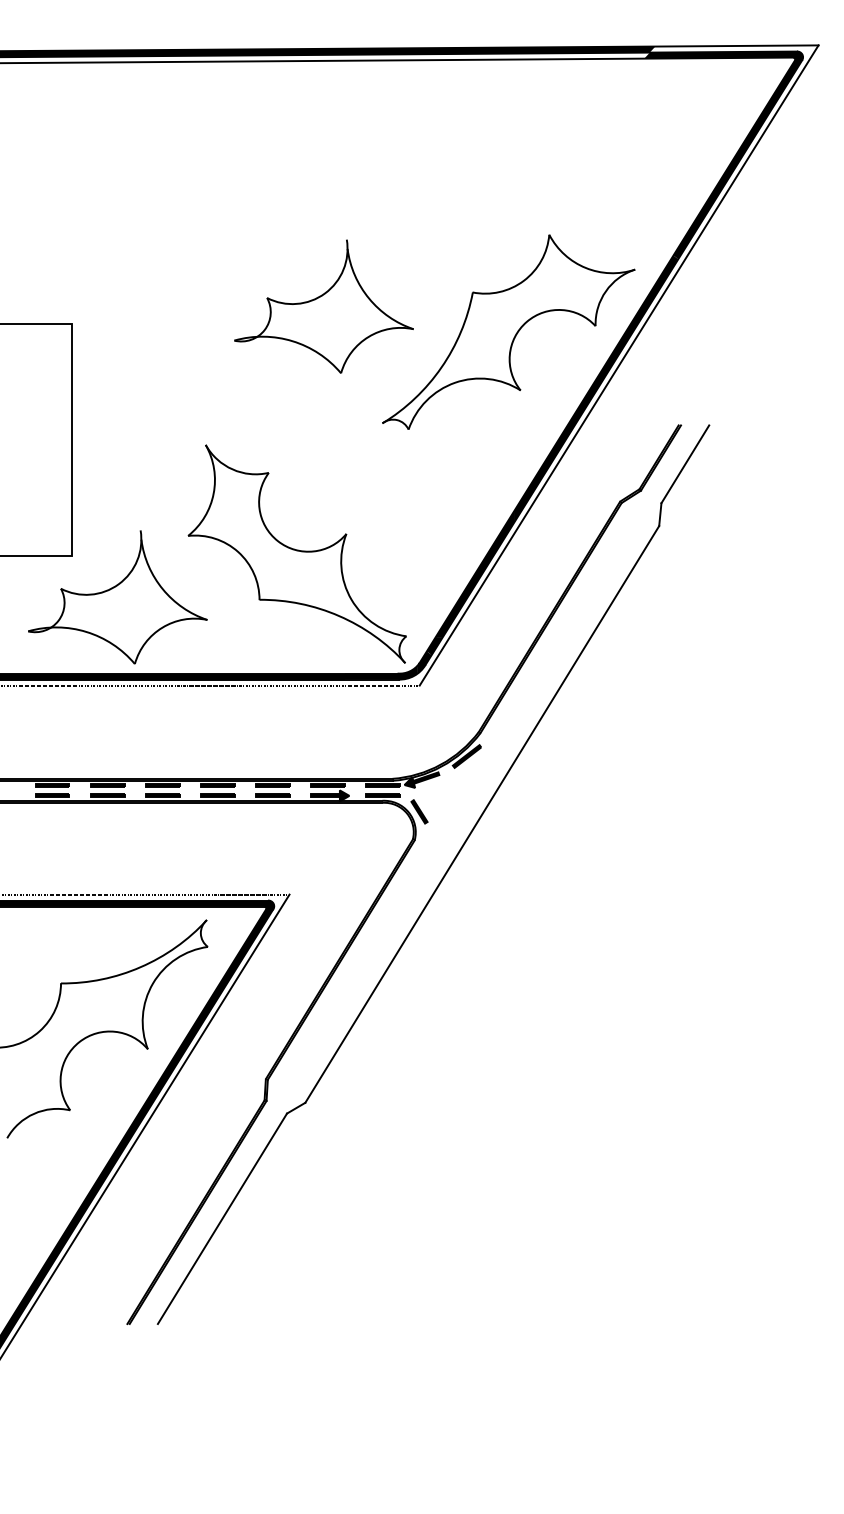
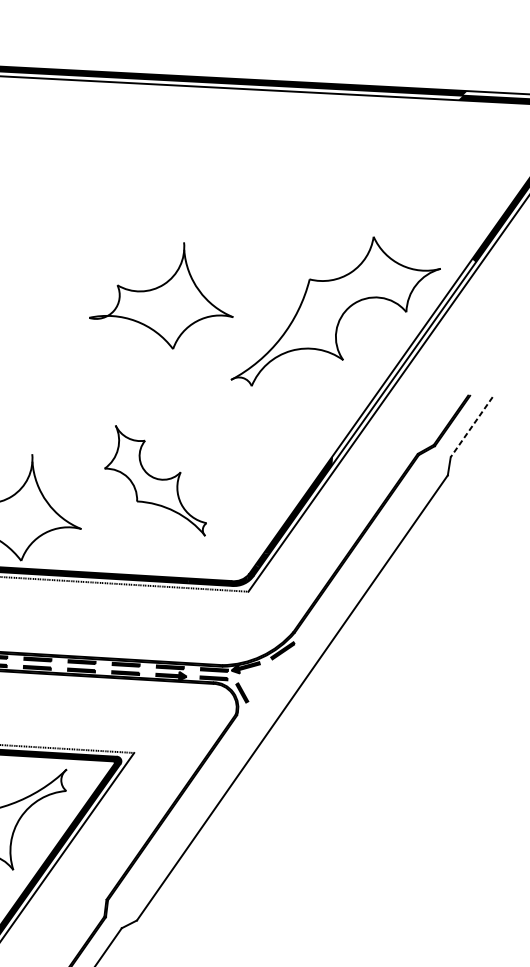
part: (323, 306) -> (162, 294), moved
fill: (596, 388) -> (404, 362), removed
line: (685, 464) -> (471, 427), solid -> dashed
part: (296, 553) -> (156, 480), size x0.6

